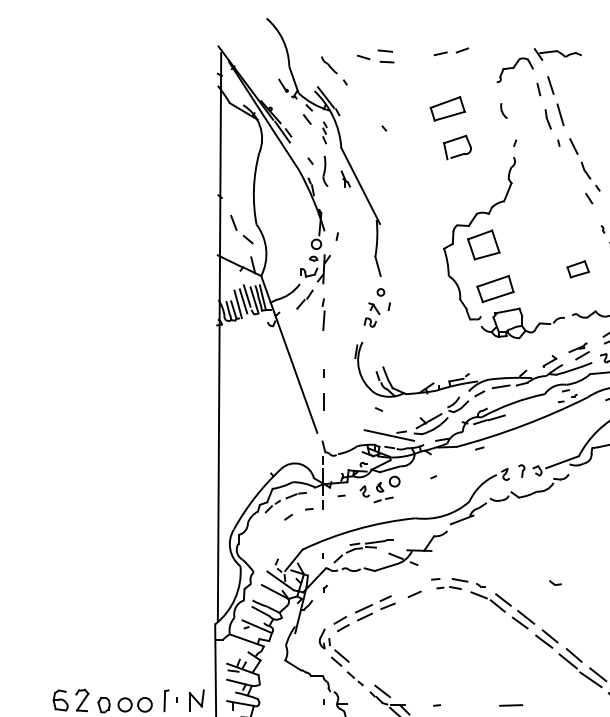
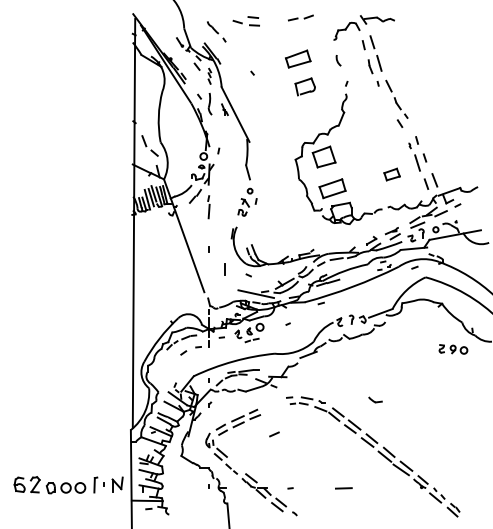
line: (323, 401) -> (224, 269), moved
part: (555, 583) -> (375, 400), size x1.6
line: (414, 594) -> (274, 434), moved

